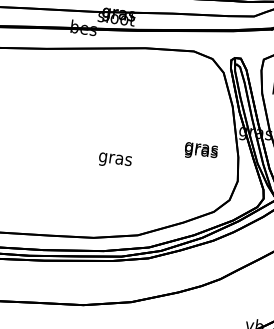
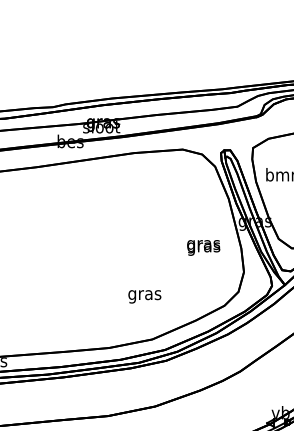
text: (114, 160) -> (144, 296), moved

